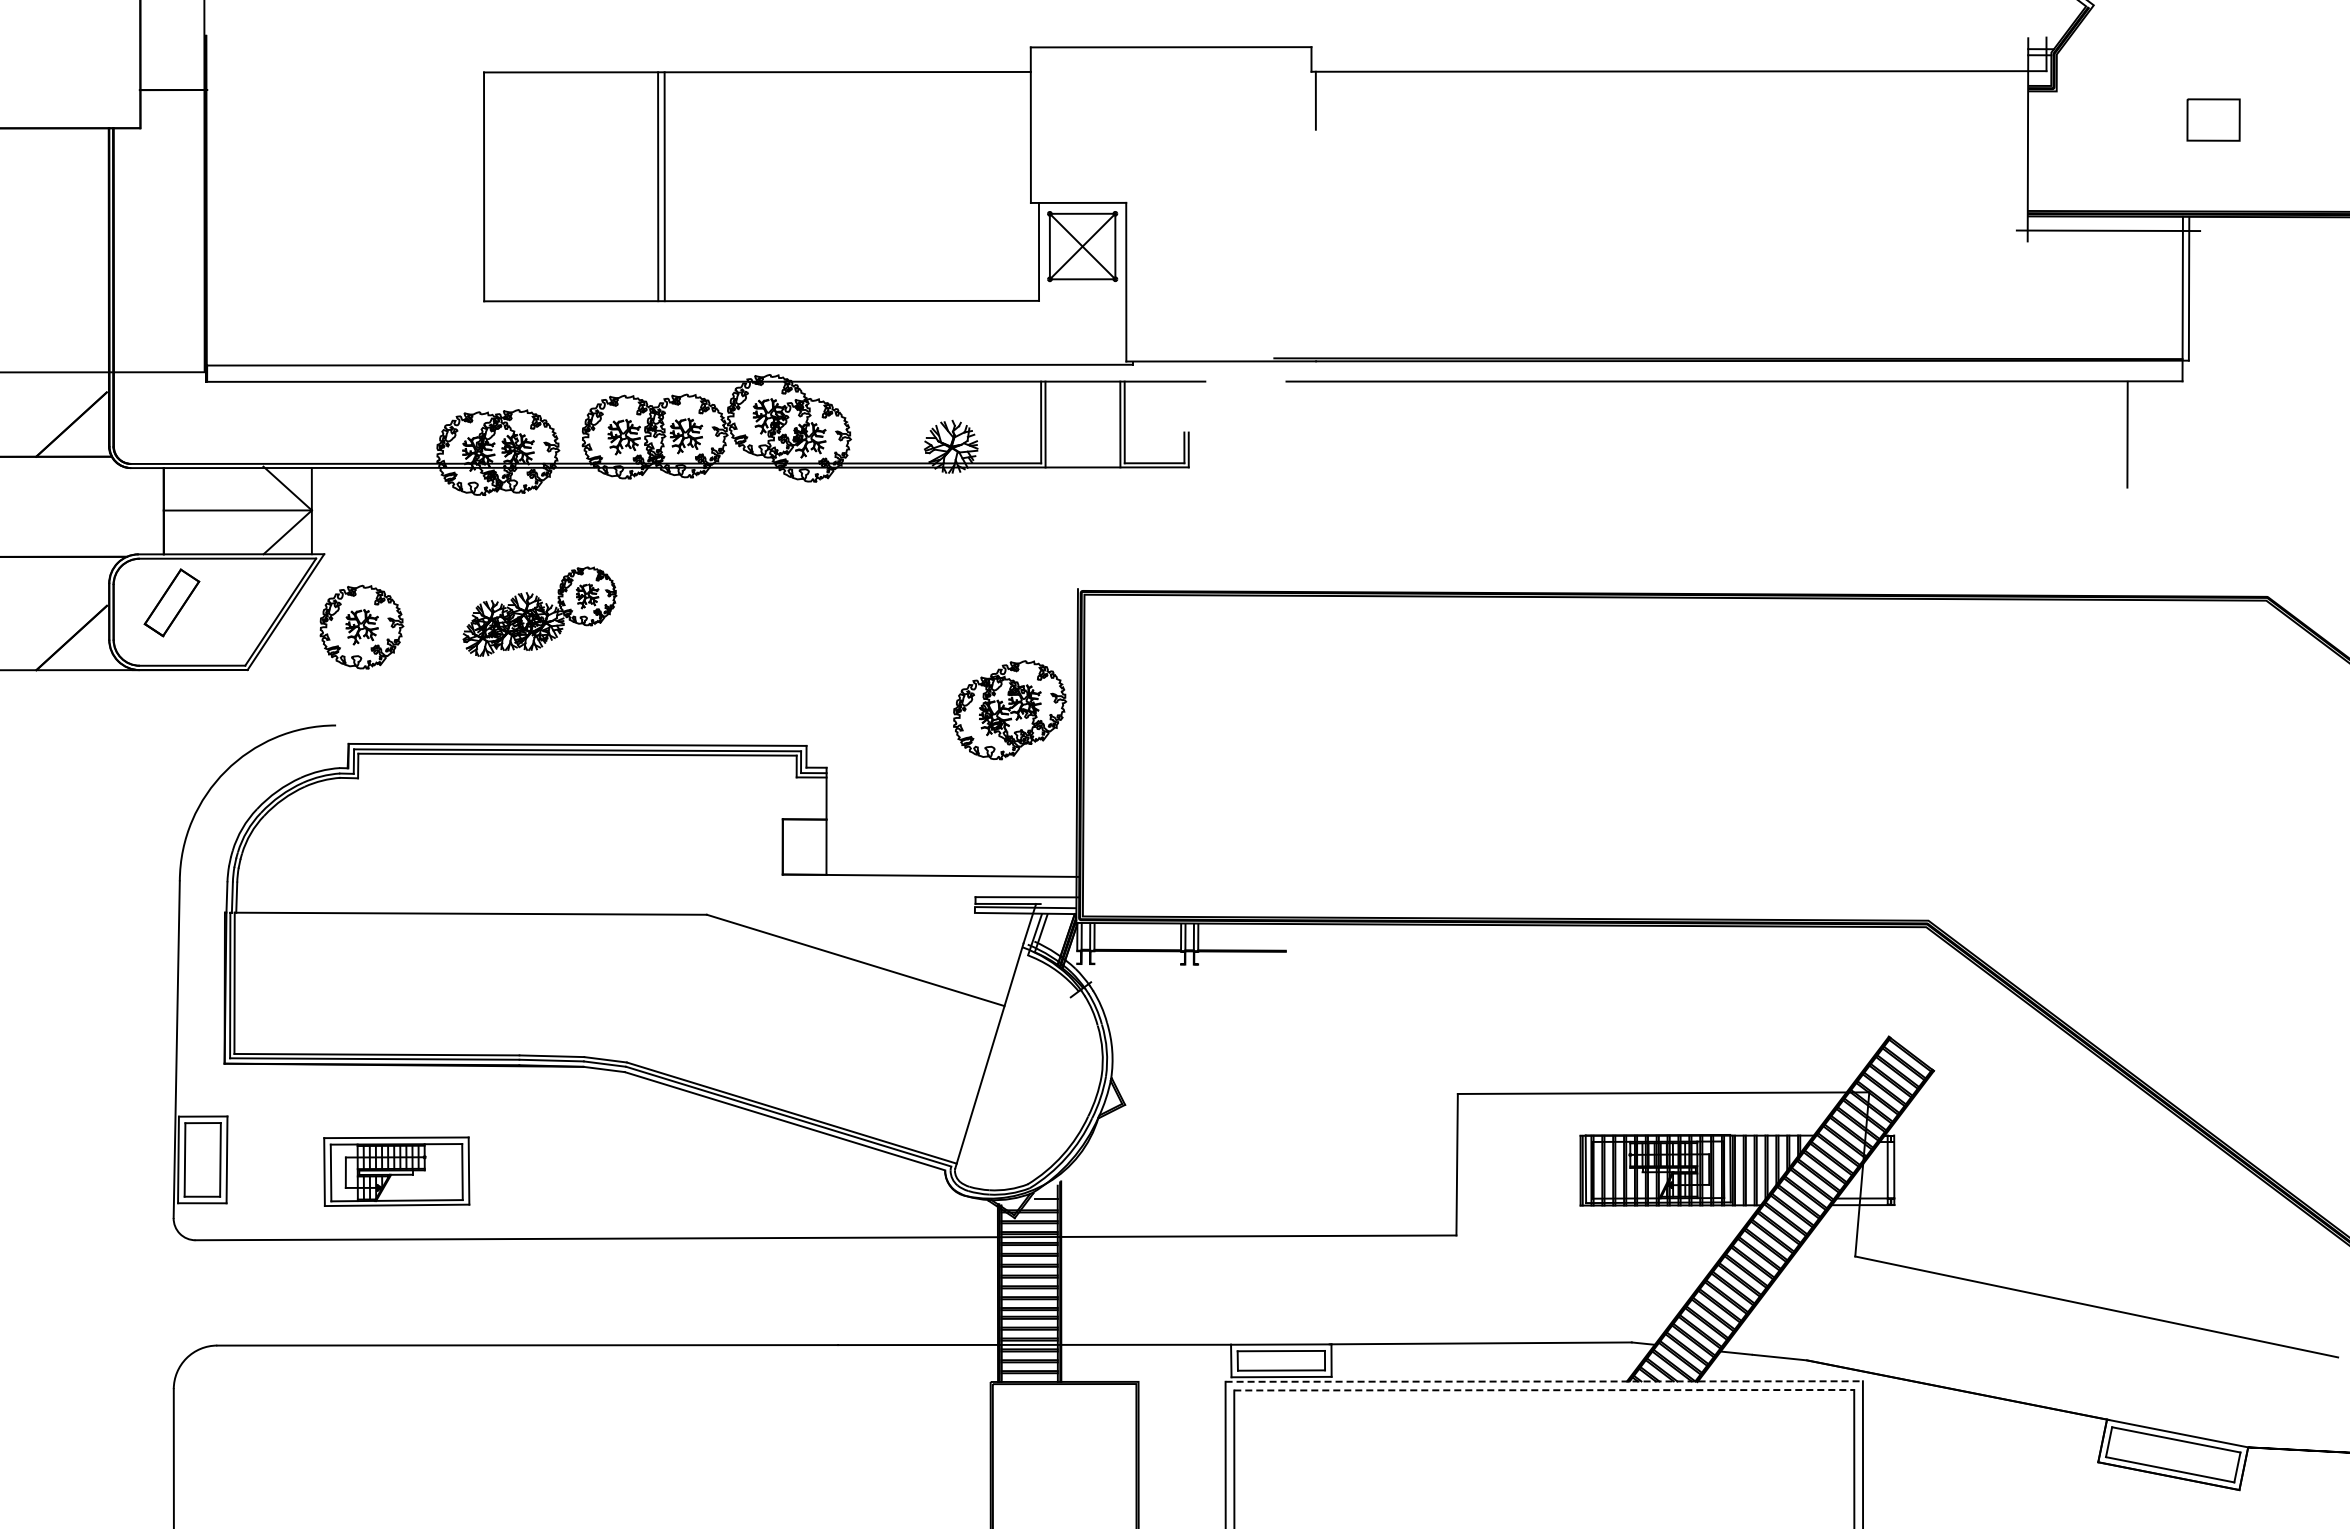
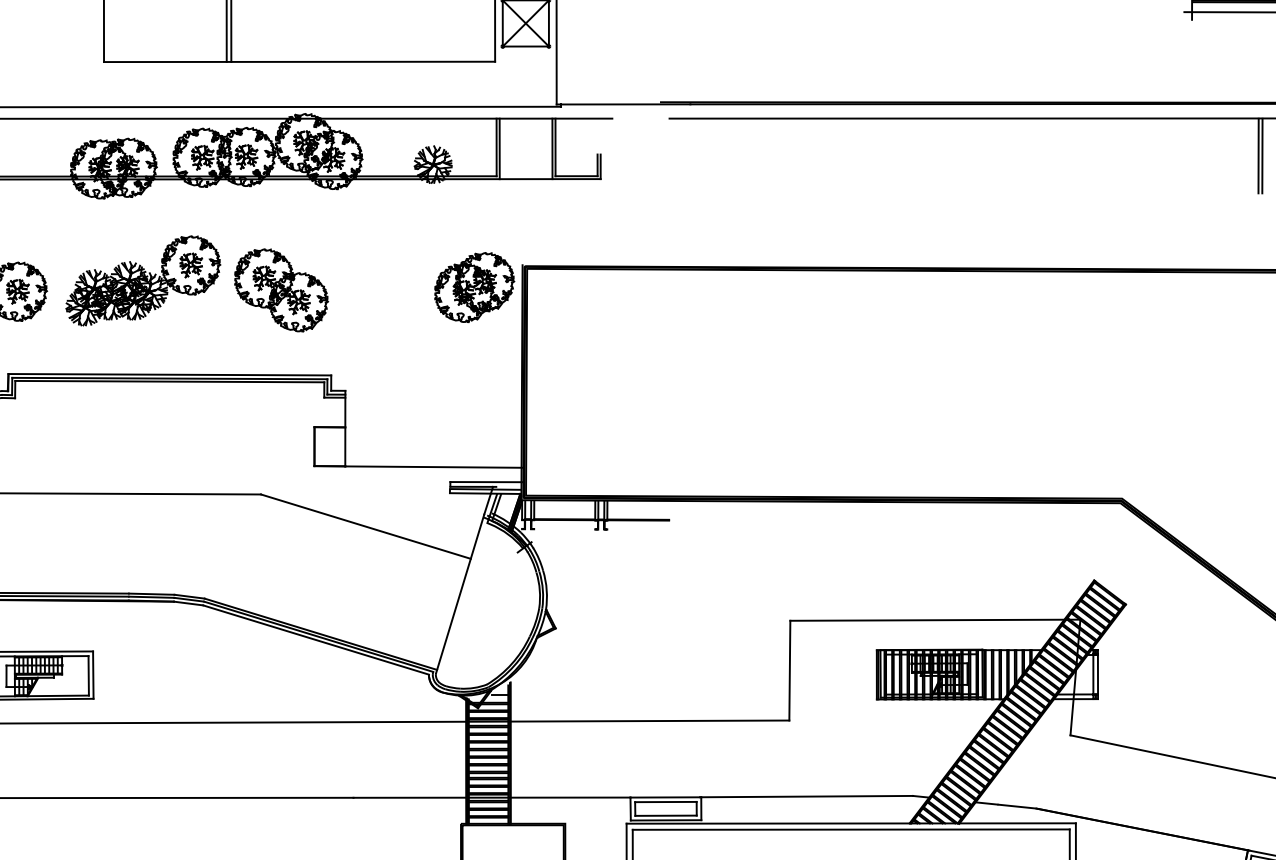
line: (2121, 434) -> (1258, 155), added
part: (539, 611) -> (143, 280), size x1.43
part: (736, 625) -> (281, 290), added
part: (1010, 710) -> (475, 287), moved
line: (1544, 1381) -> (851, 823), dashed -> solid
line: (1544, 1390) -> (851, 829), dashed -> solid

